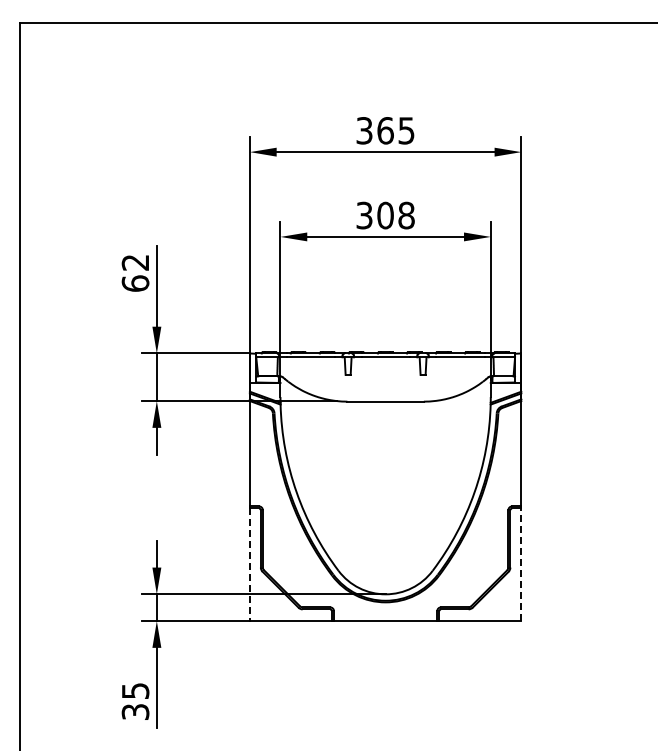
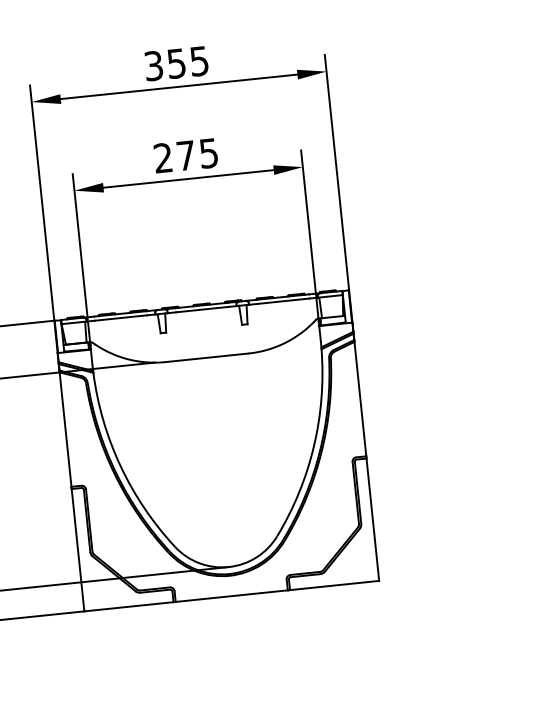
text: (385, 130) -> (176, 63), 365 -> 355
text: (385, 215) -> (186, 155), 308 -> 275
line: (521, 564) -> (372, 519), dashed -> solid
line: (249, 565) -> (77, 551), dashed -> solid

